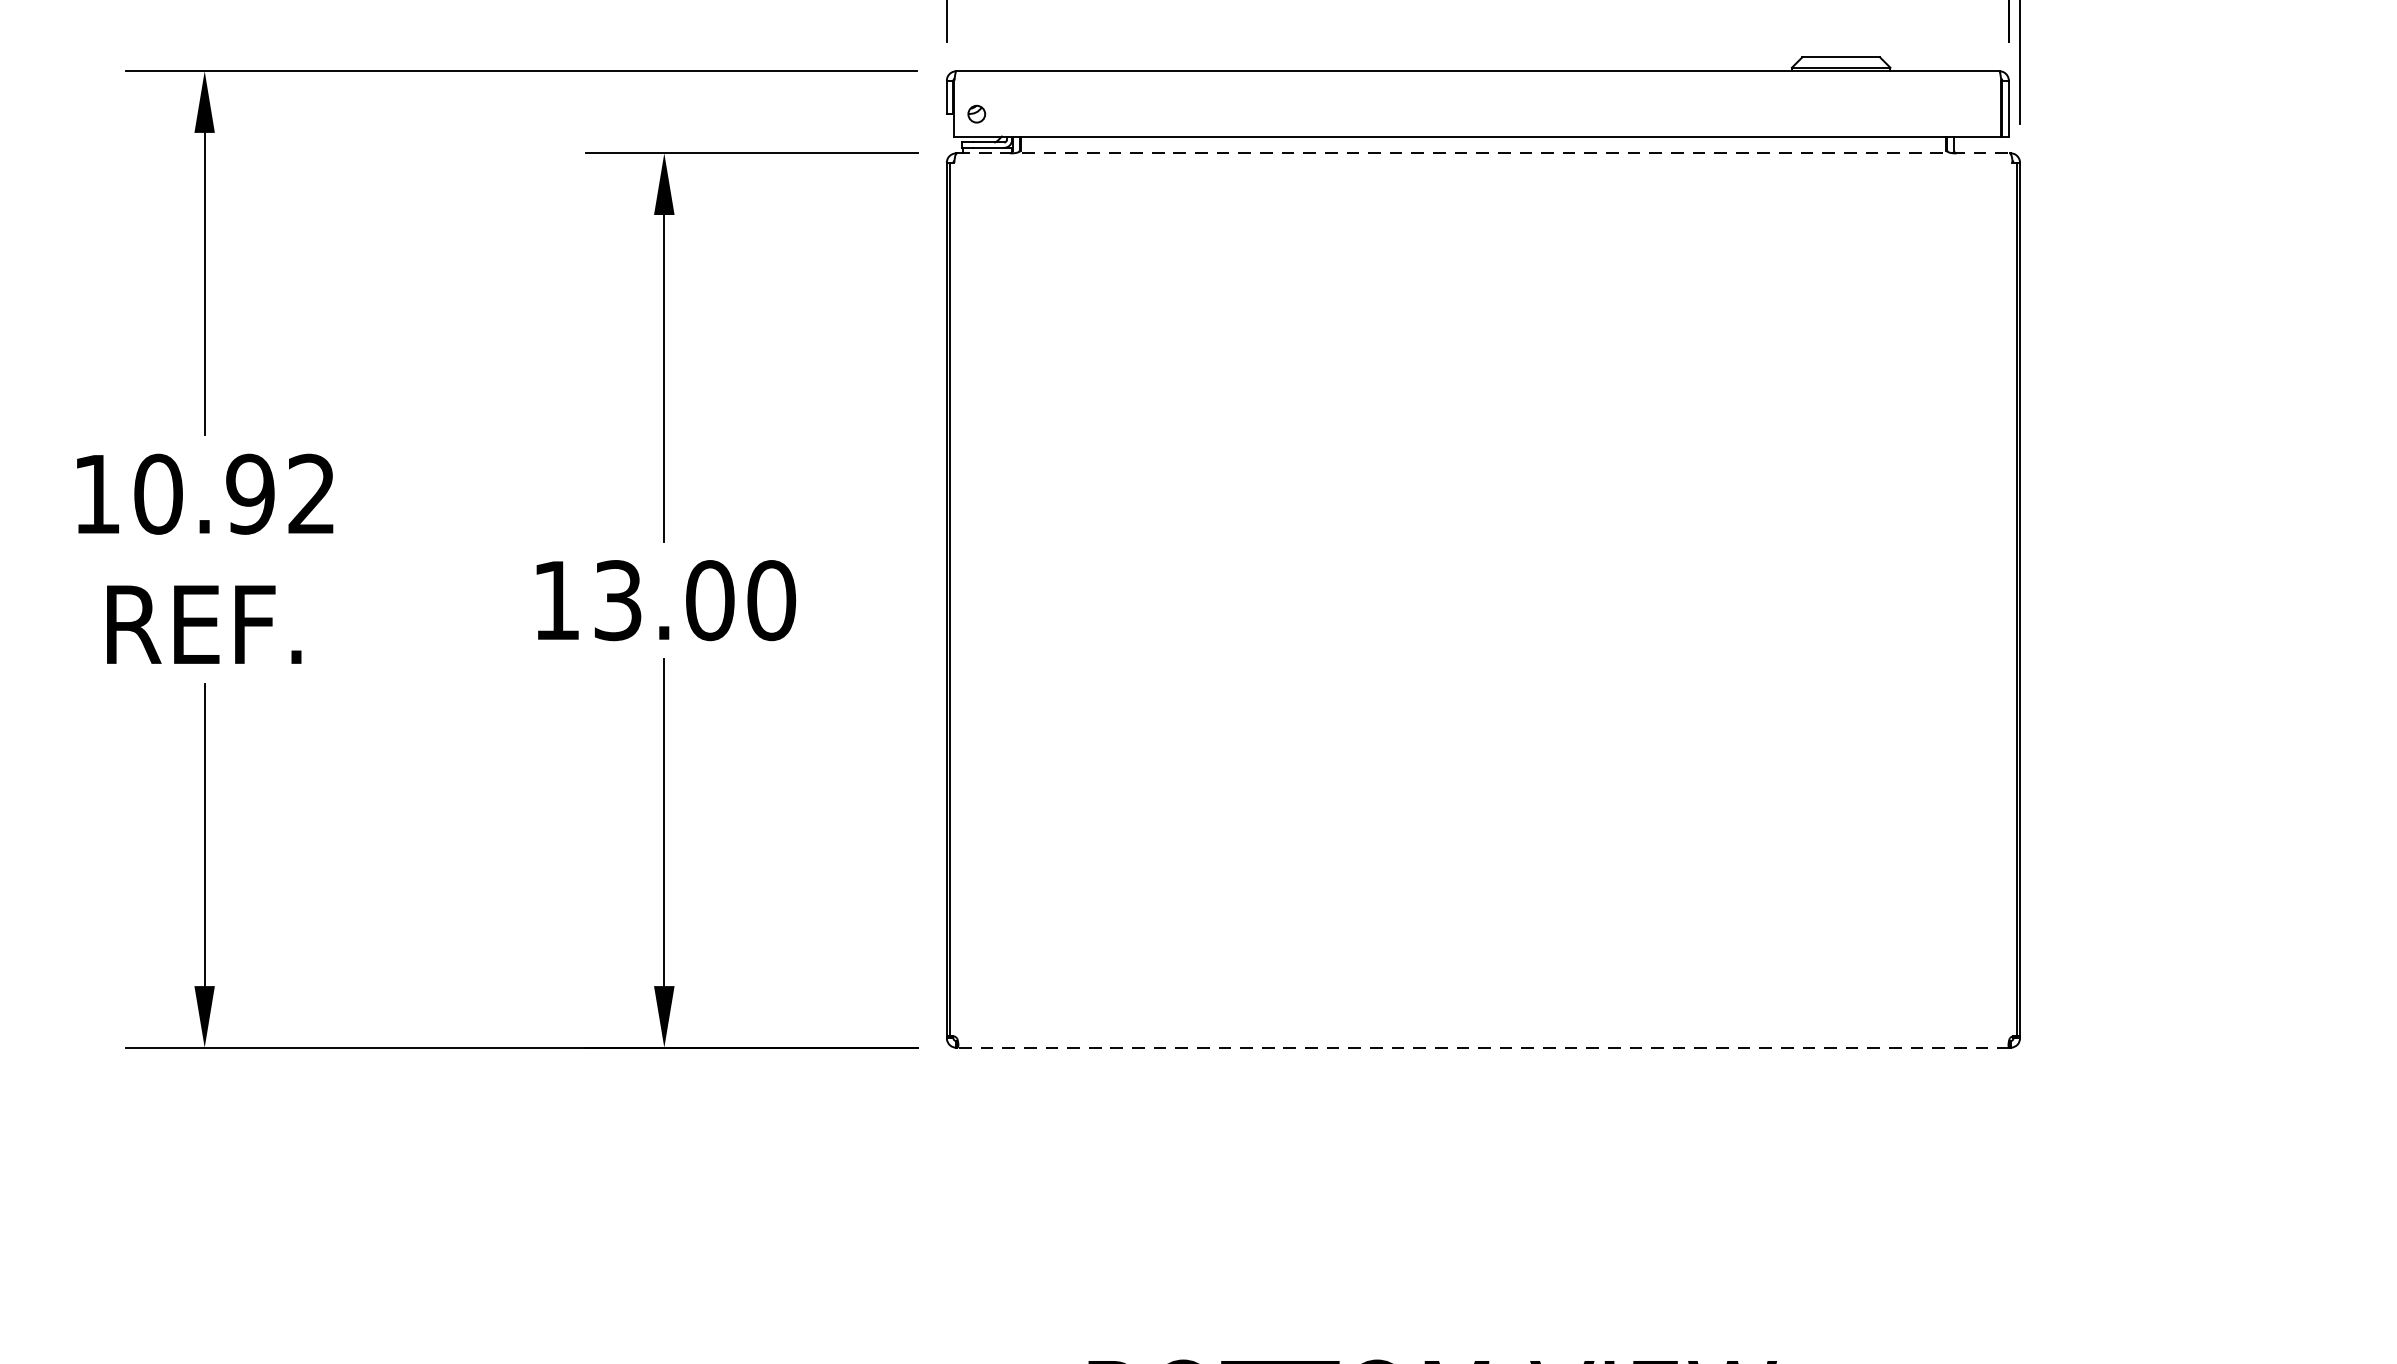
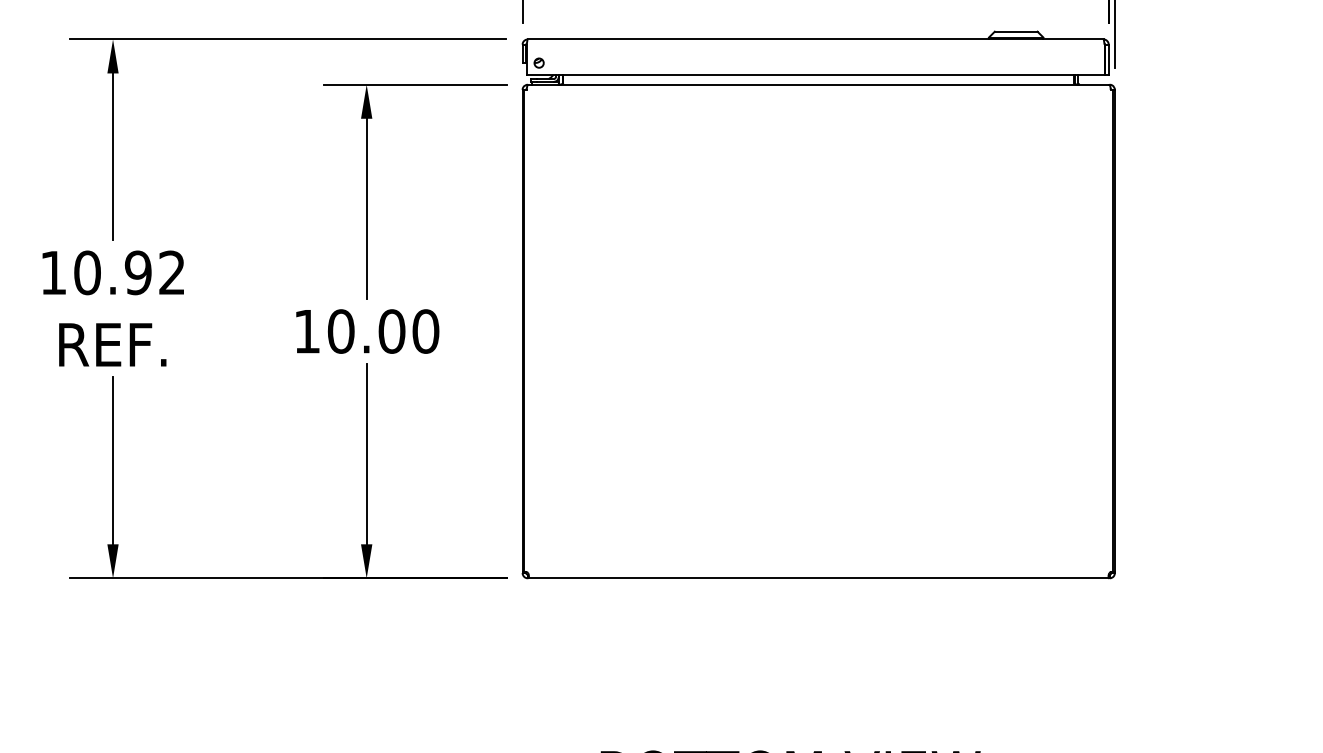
line: (1484, 152) -> (819, 84), dashed -> solid
text: (616, 600) -> (340, 331), 13.00 -> 10.00
line: (1482, 1048) -> (818, 578), dashed -> solid

